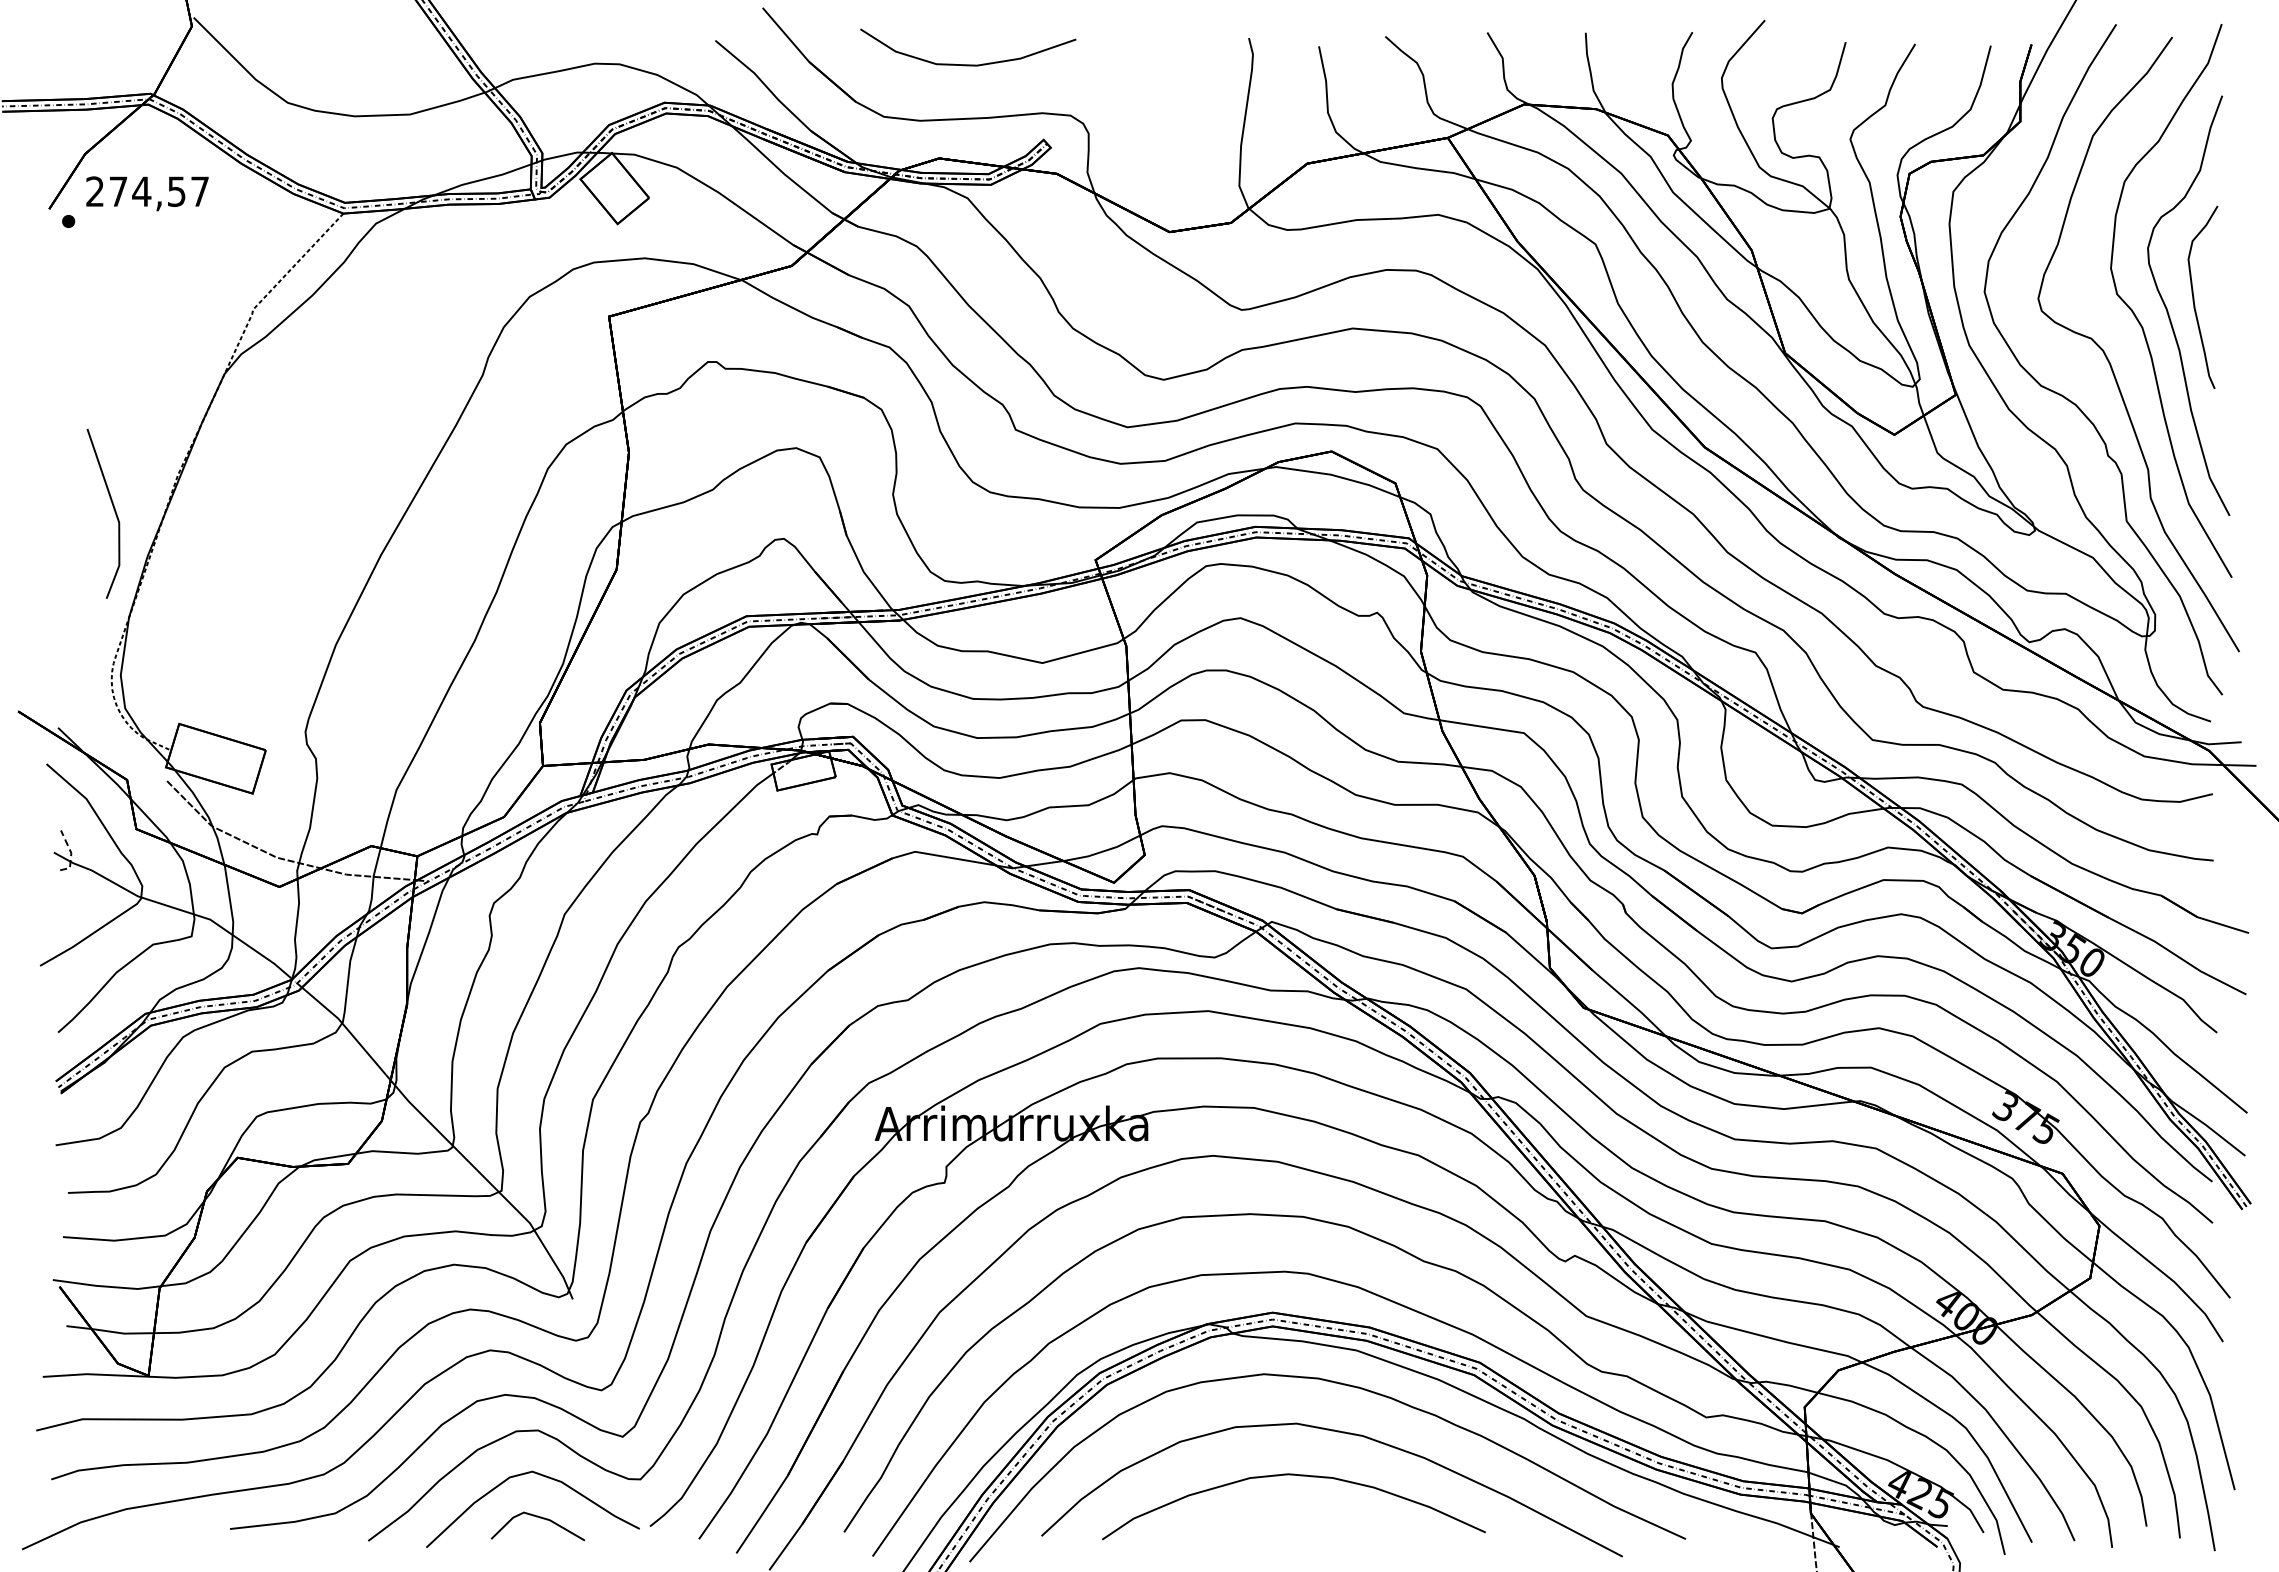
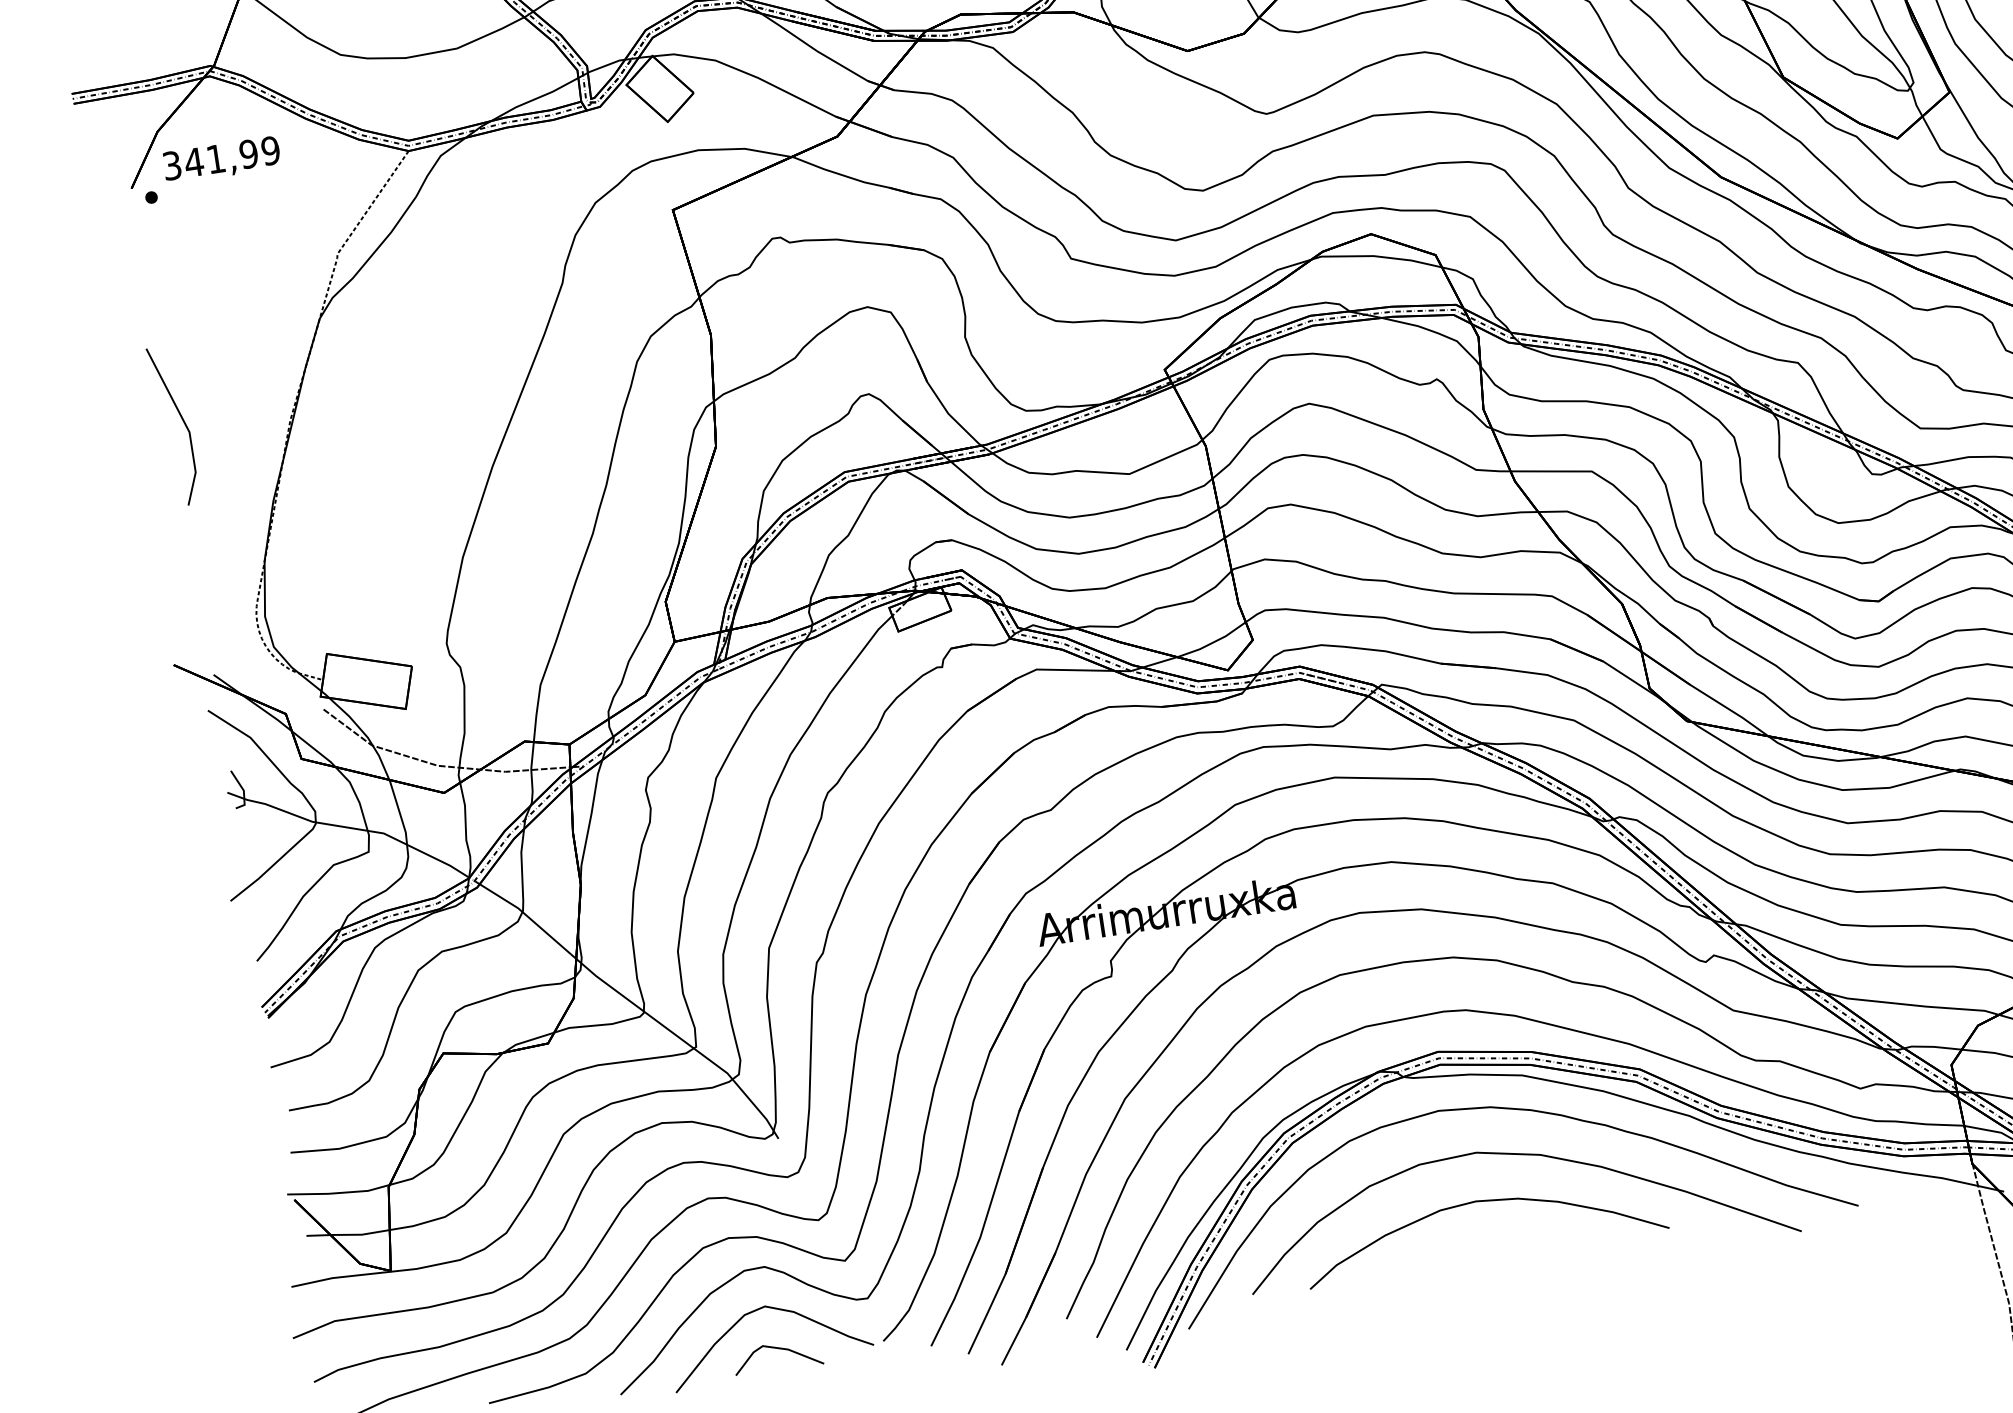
text: (147, 191) -> (221, 158), 274,57 -> 341,99
line: (113, 509) -> (182, 420), moved
line: (71, 854) -> (244, 791), dashed -> solid

